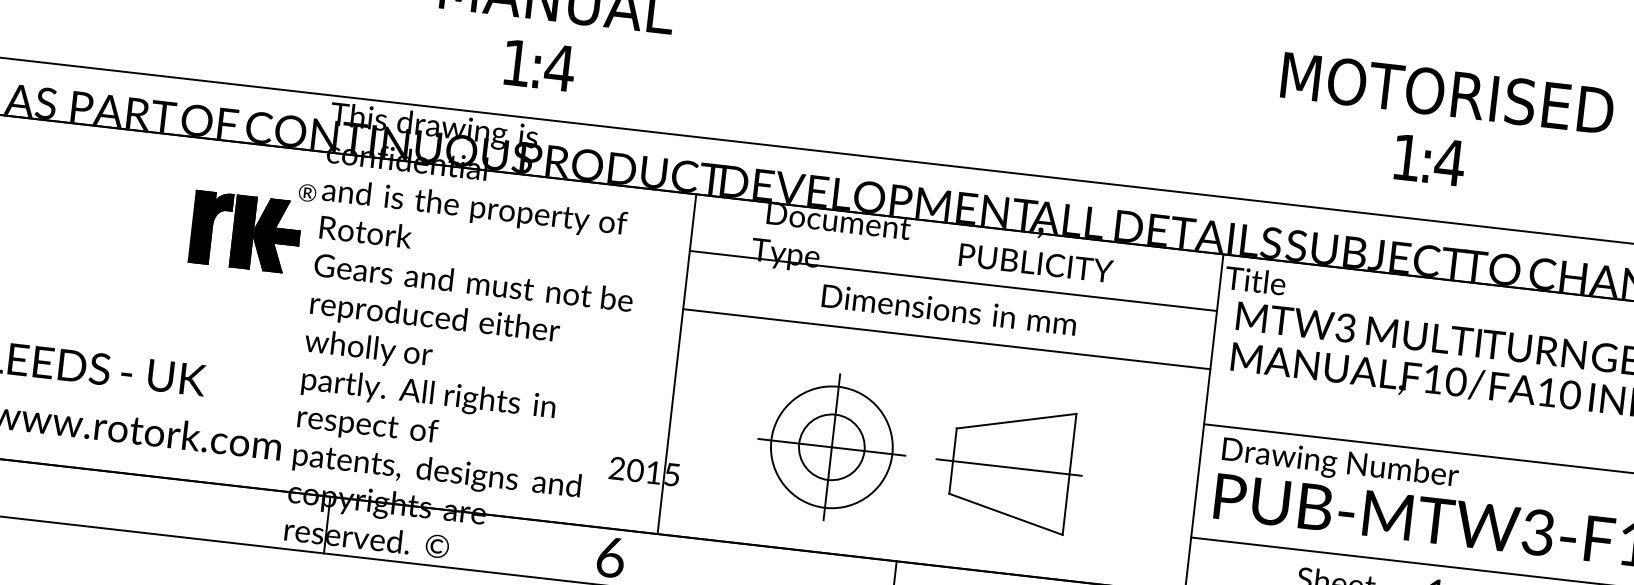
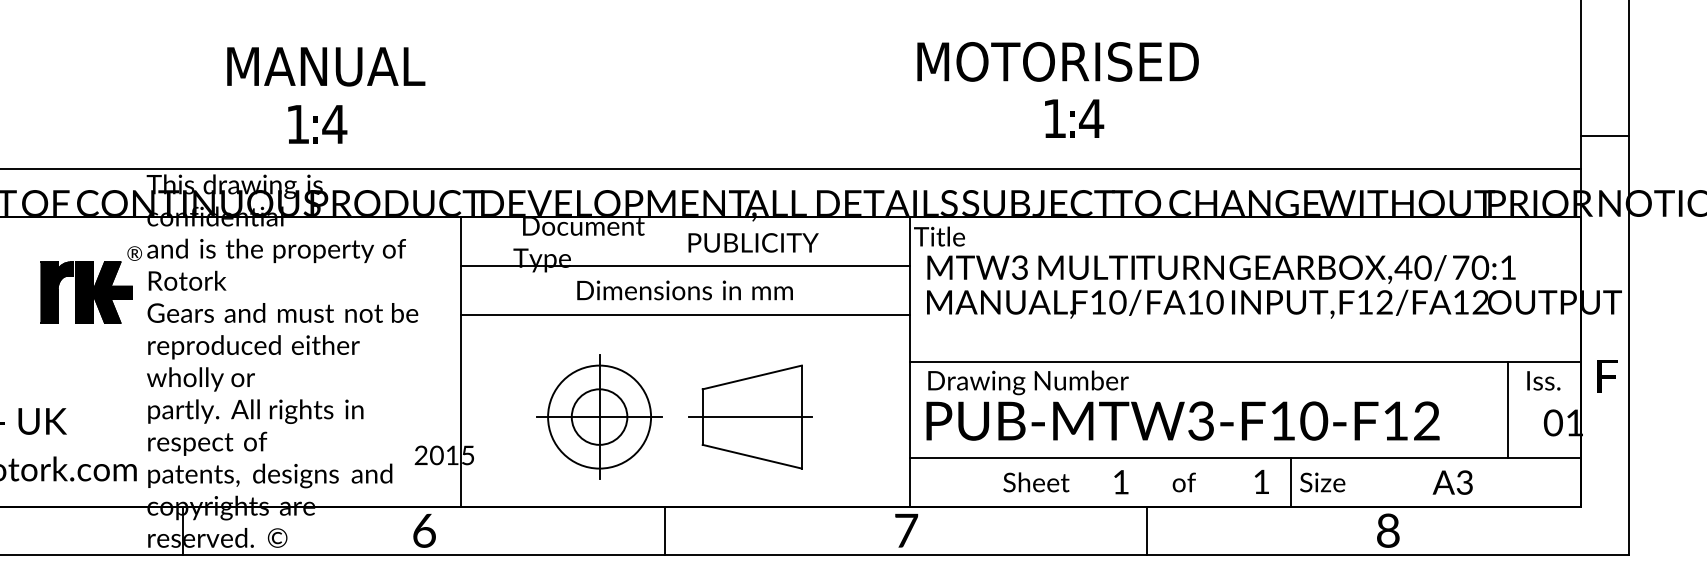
text: (1447, 92) -> (1057, 61), moved

